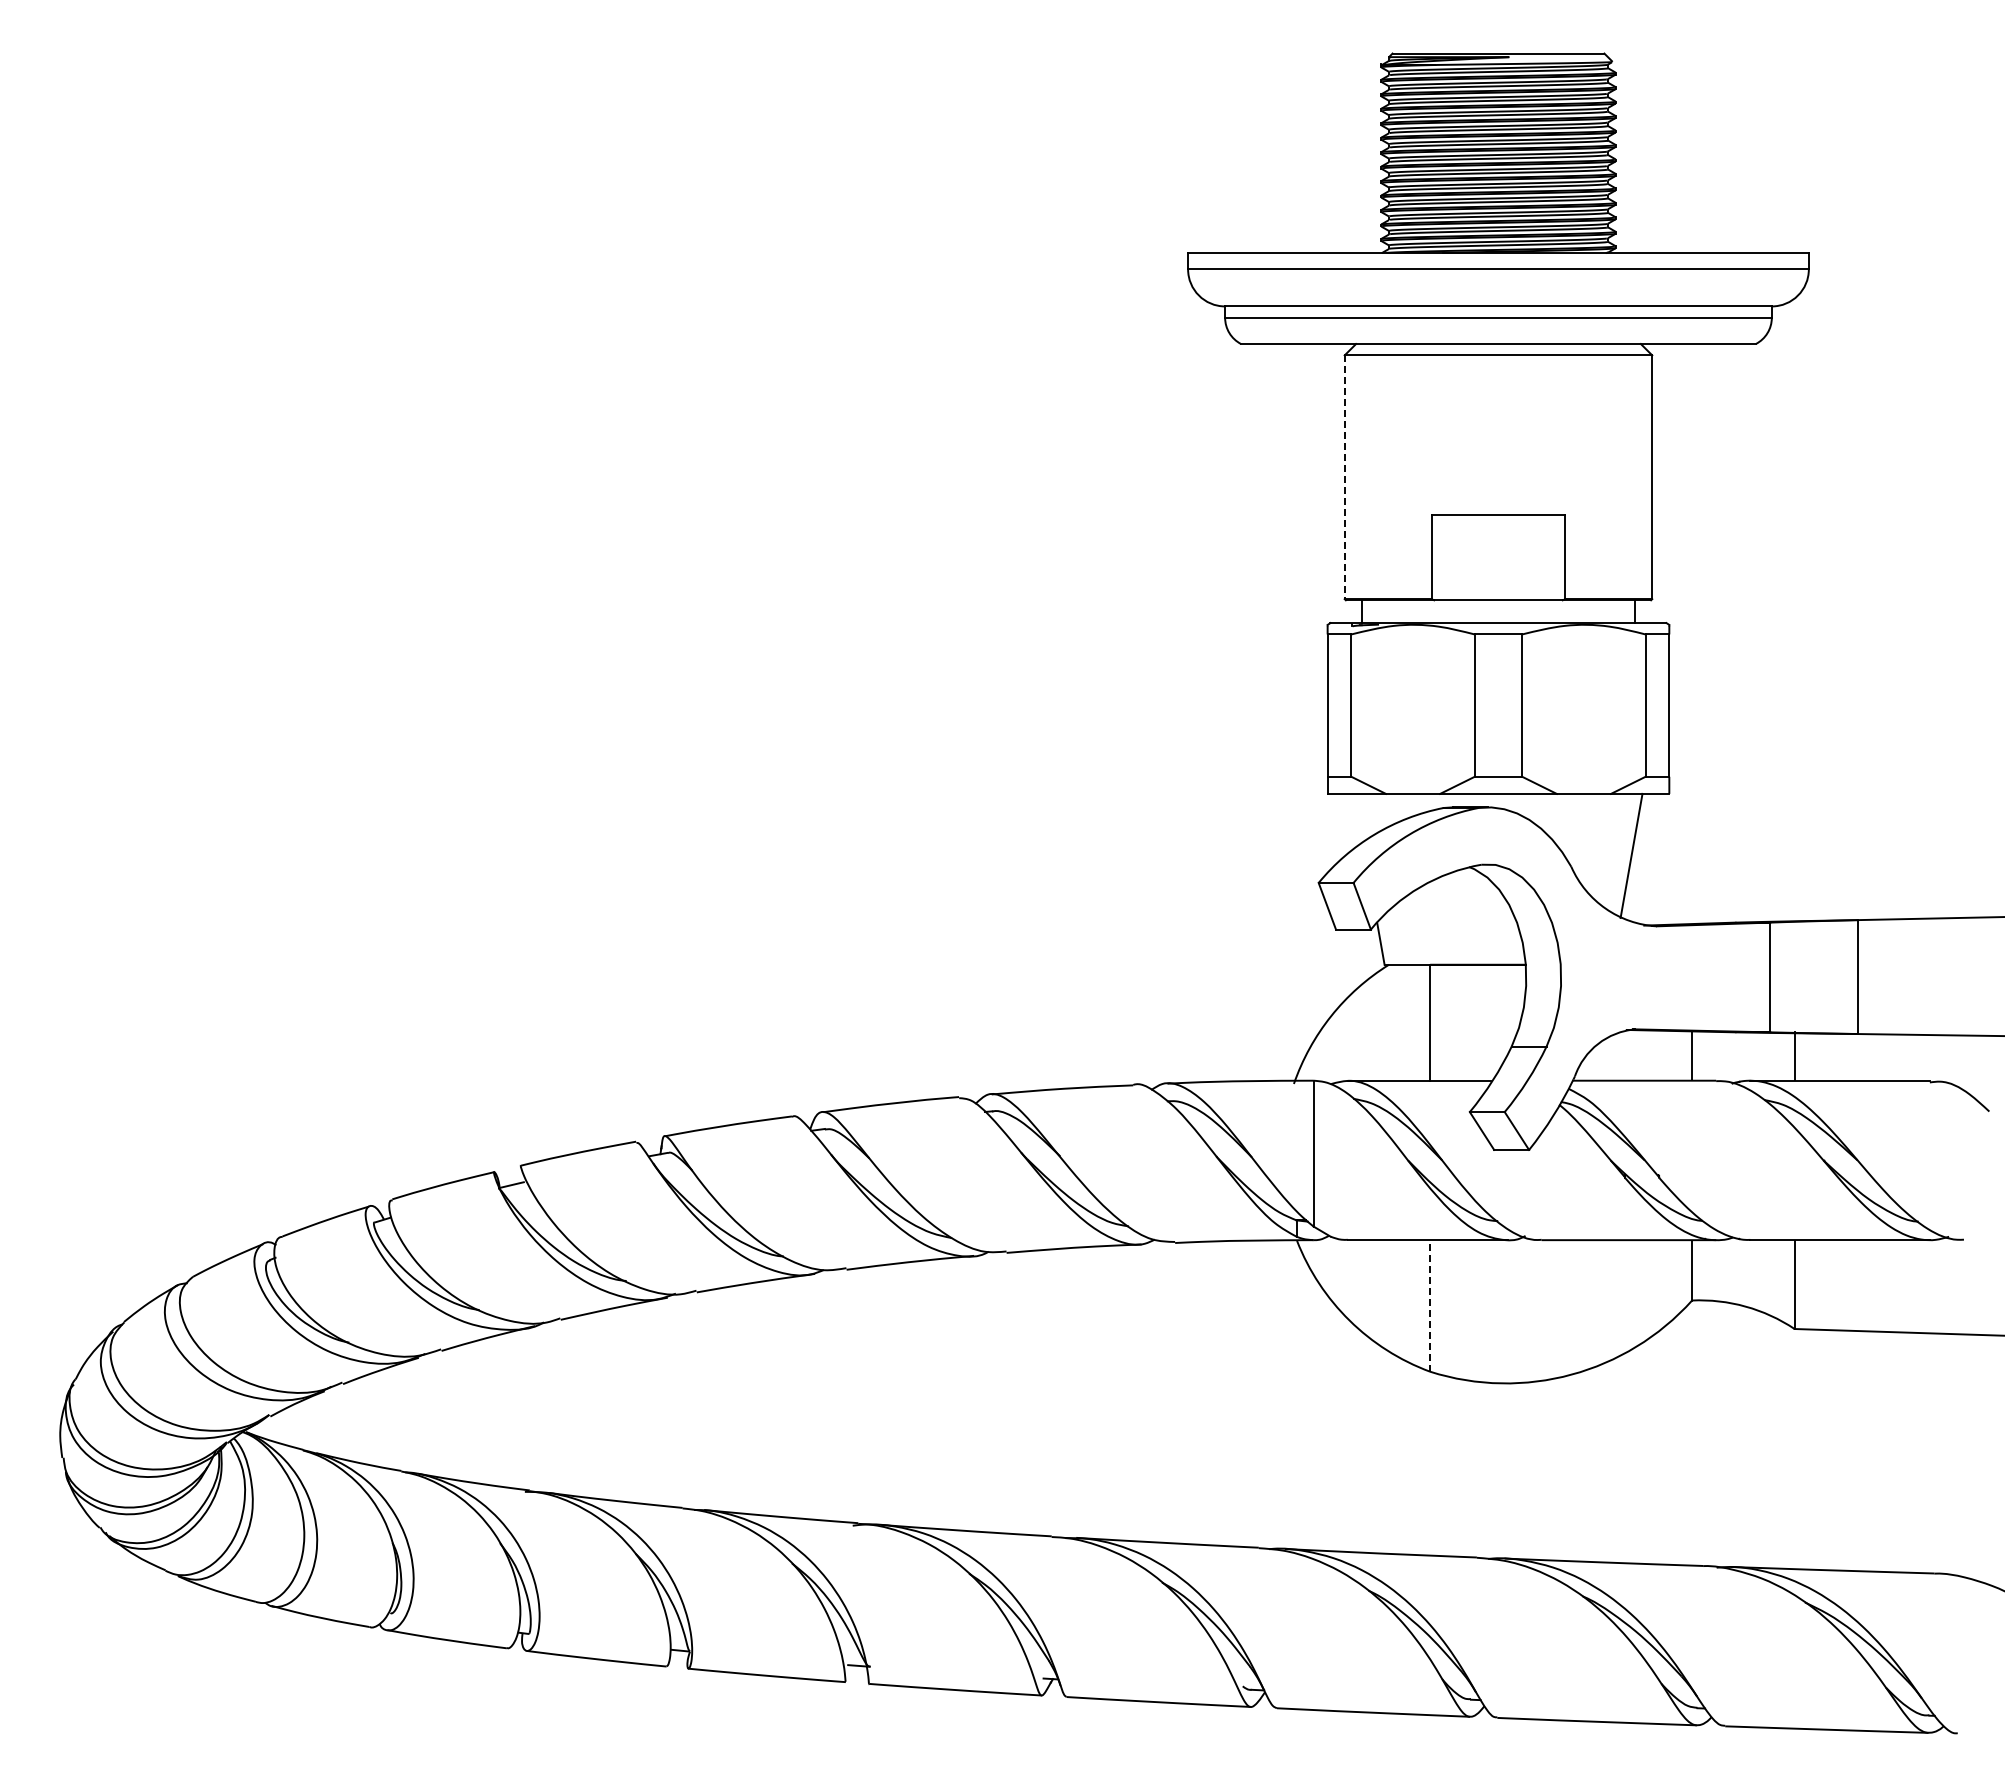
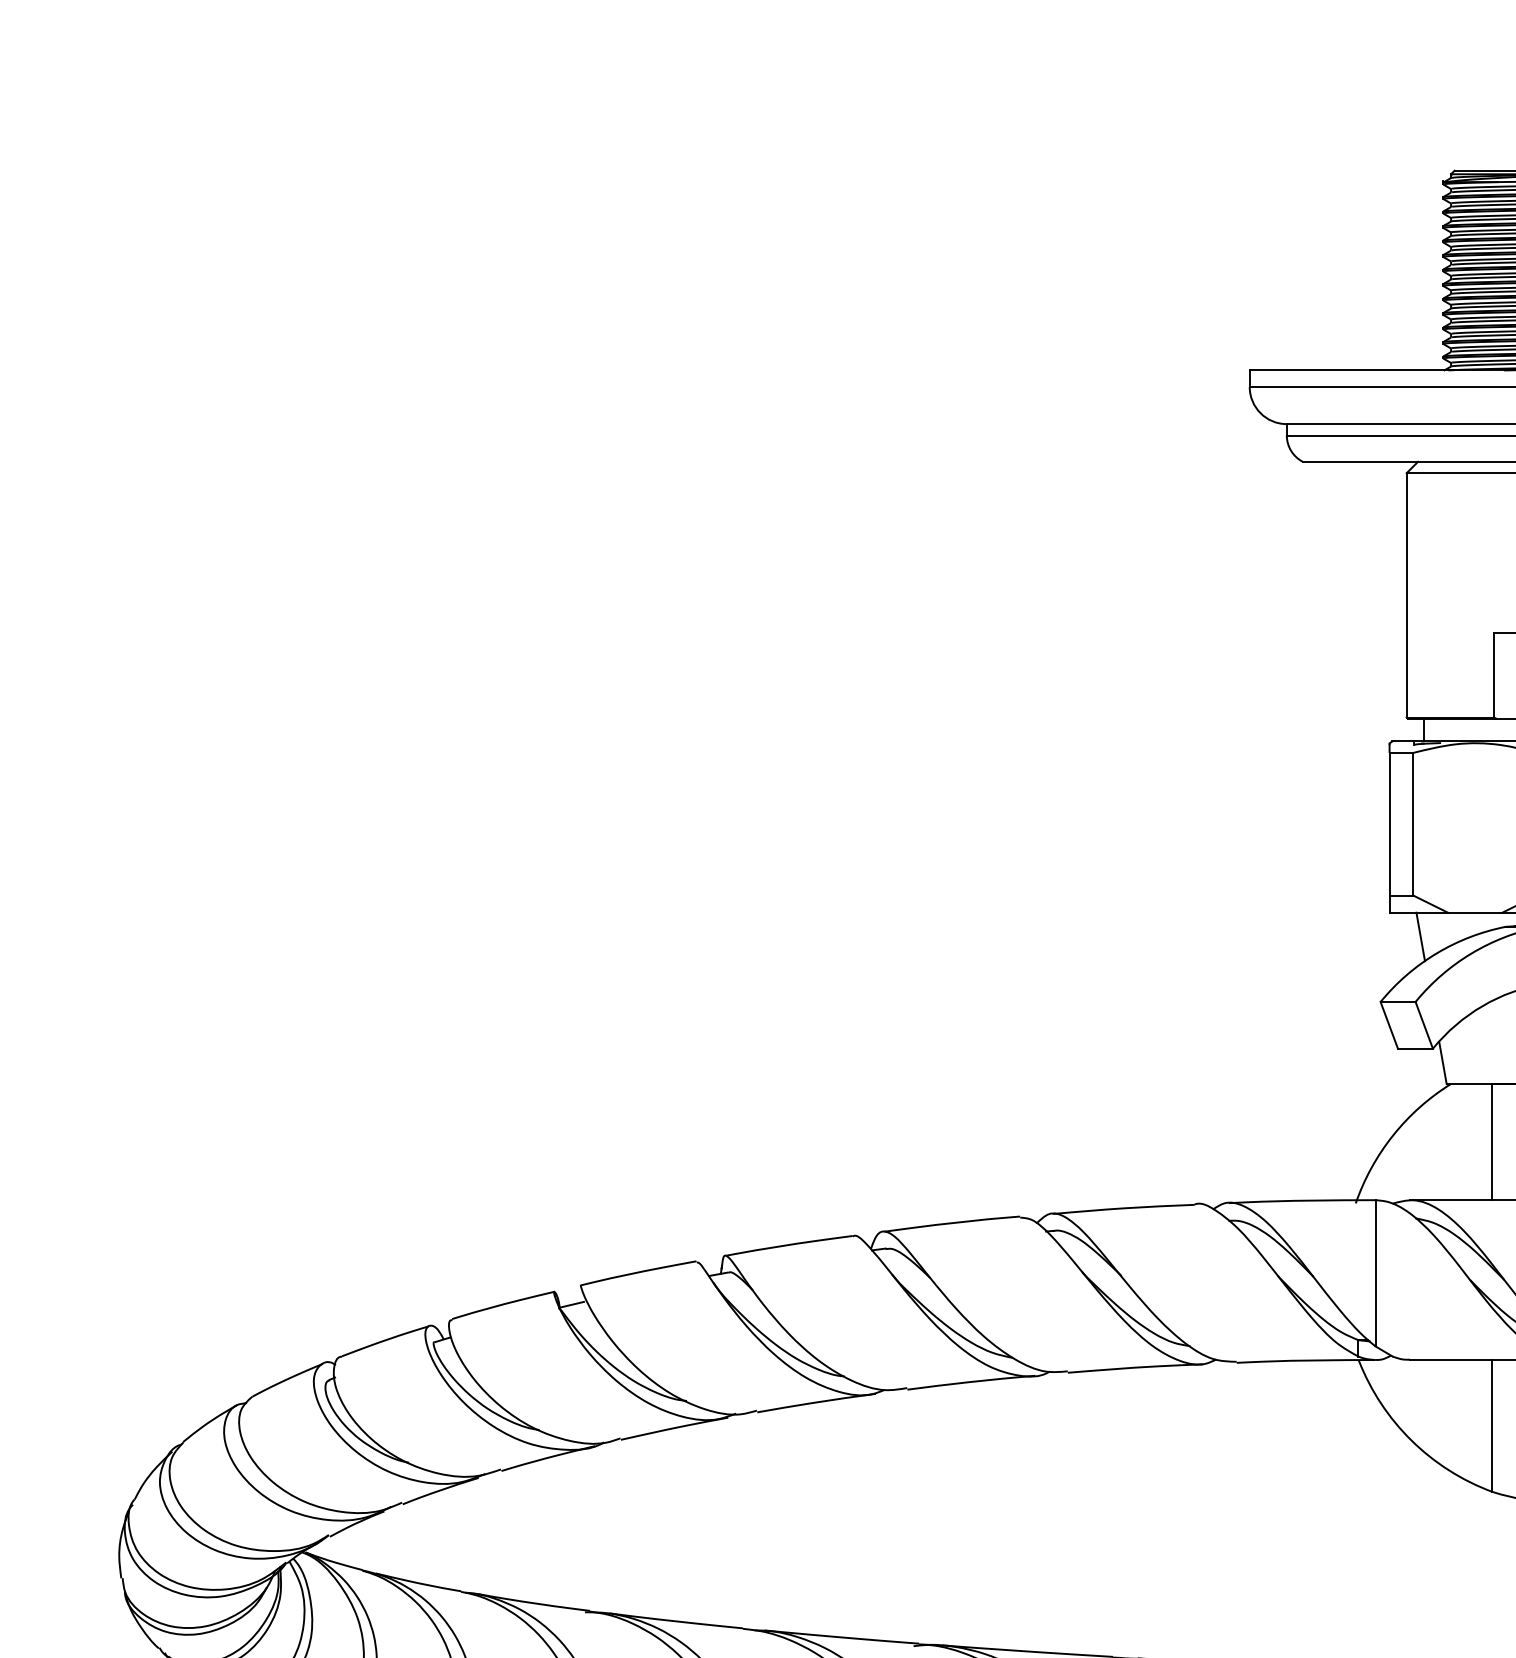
line: (1344, 477) -> (1406, 595), dashed -> solid
line: (1358, 817) -> (1420, 936), added
line: (1430, 1306) -> (1492, 1426), dashed -> solid

